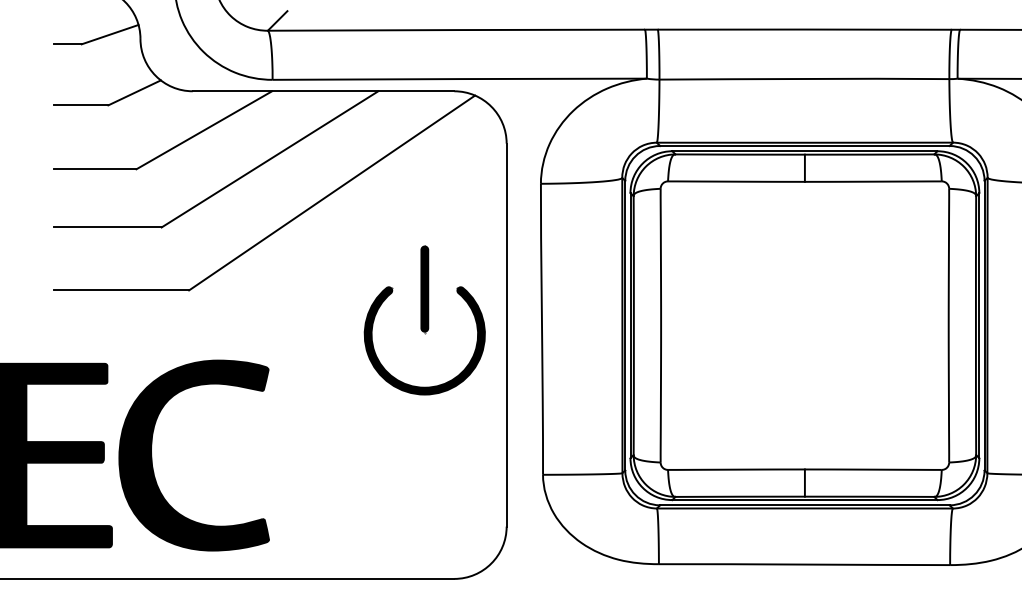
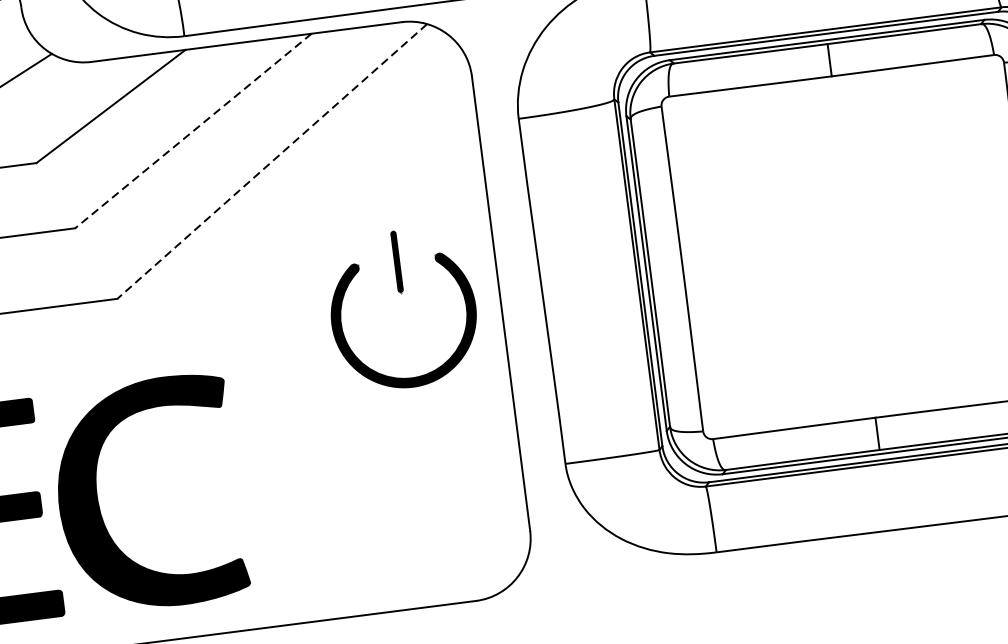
line: (269, 159) -> (192, 131), solid -> dashed
line: (331, 193) -> (271, 162), solid -> dashed
part: (424, 289) -> (396, 261), size x0.6

